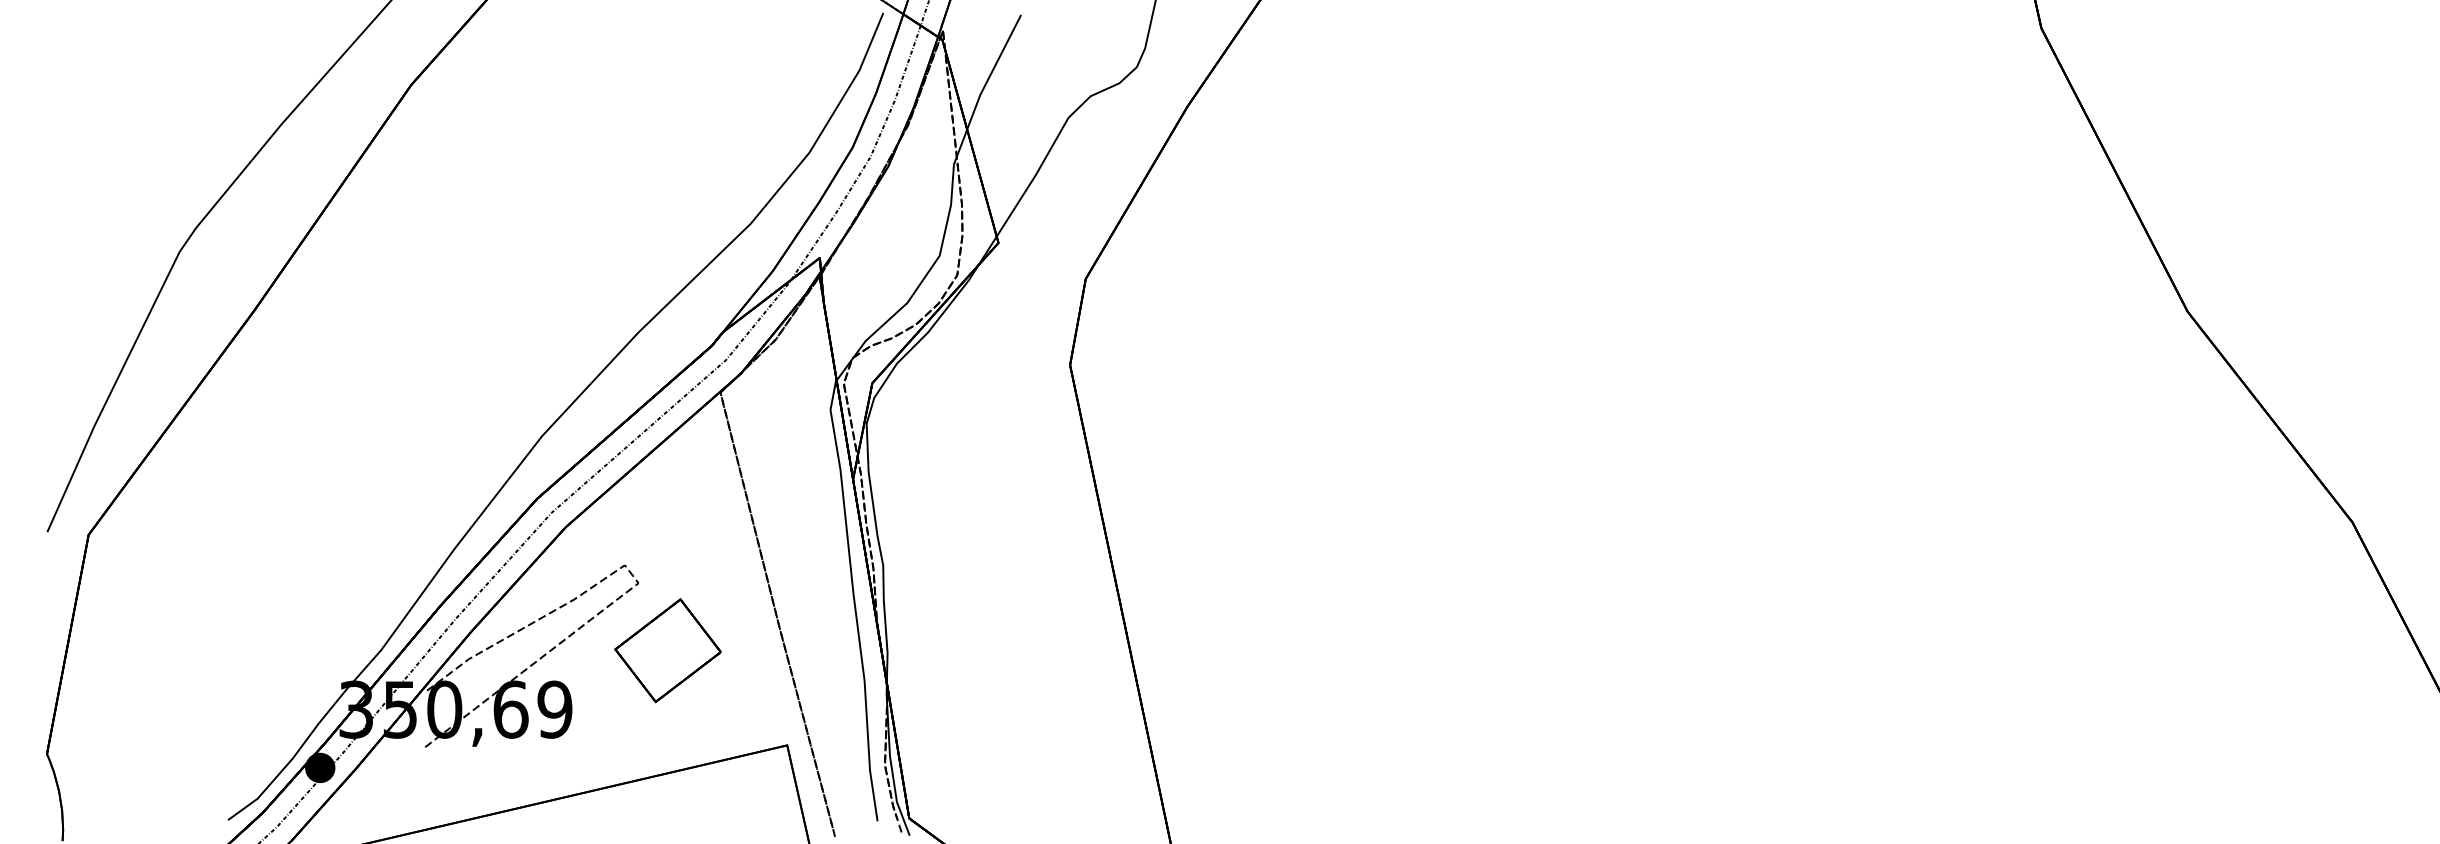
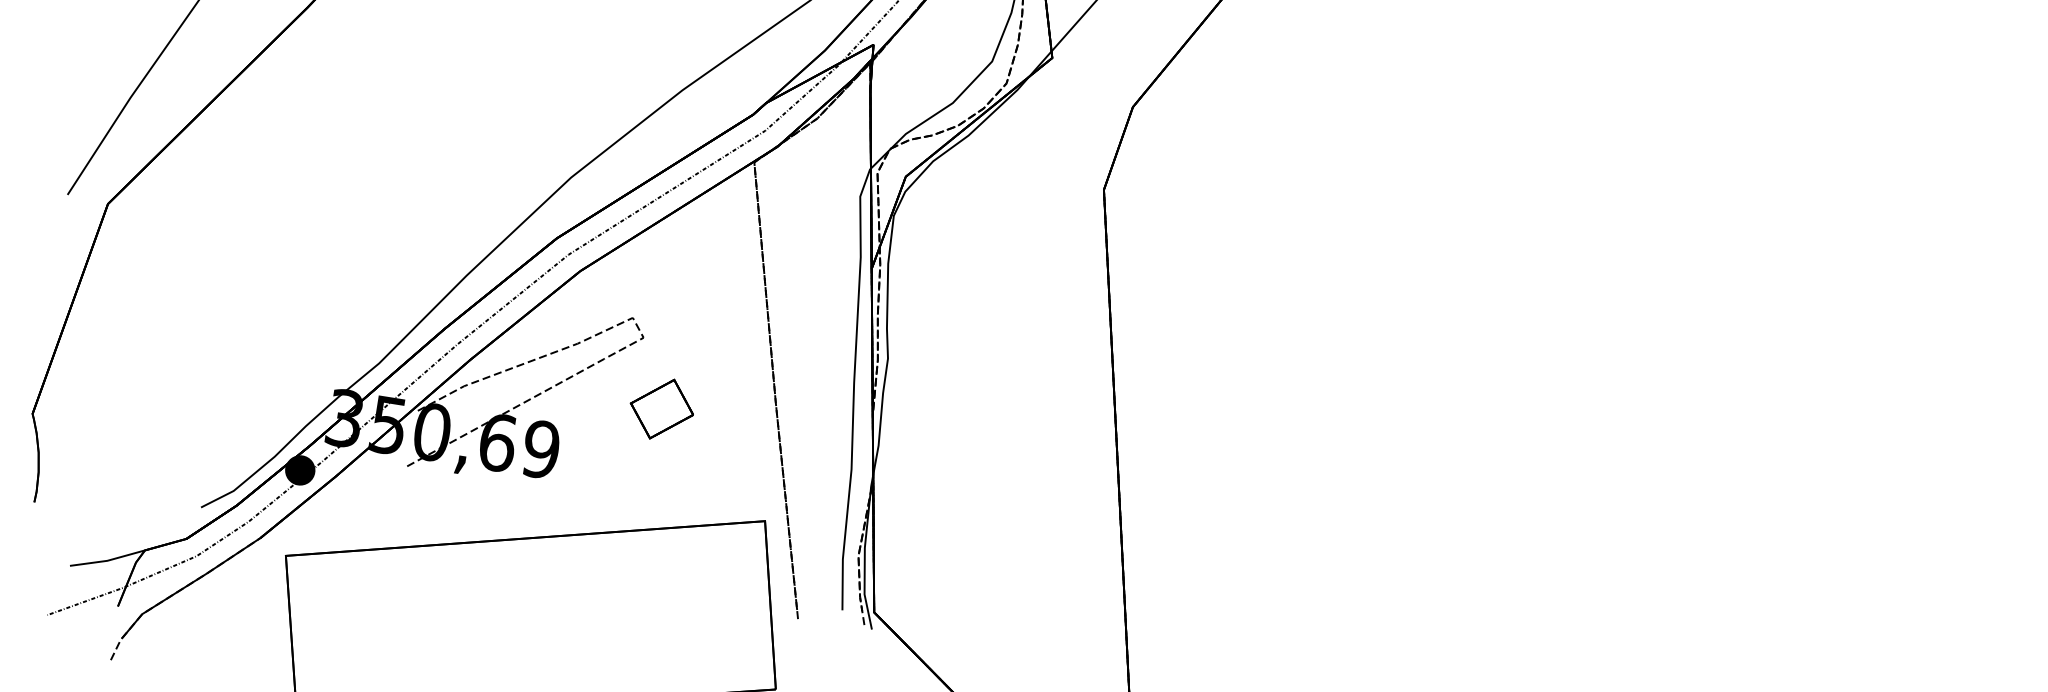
part: (667, 650) -> (661, 408), size x0.6

